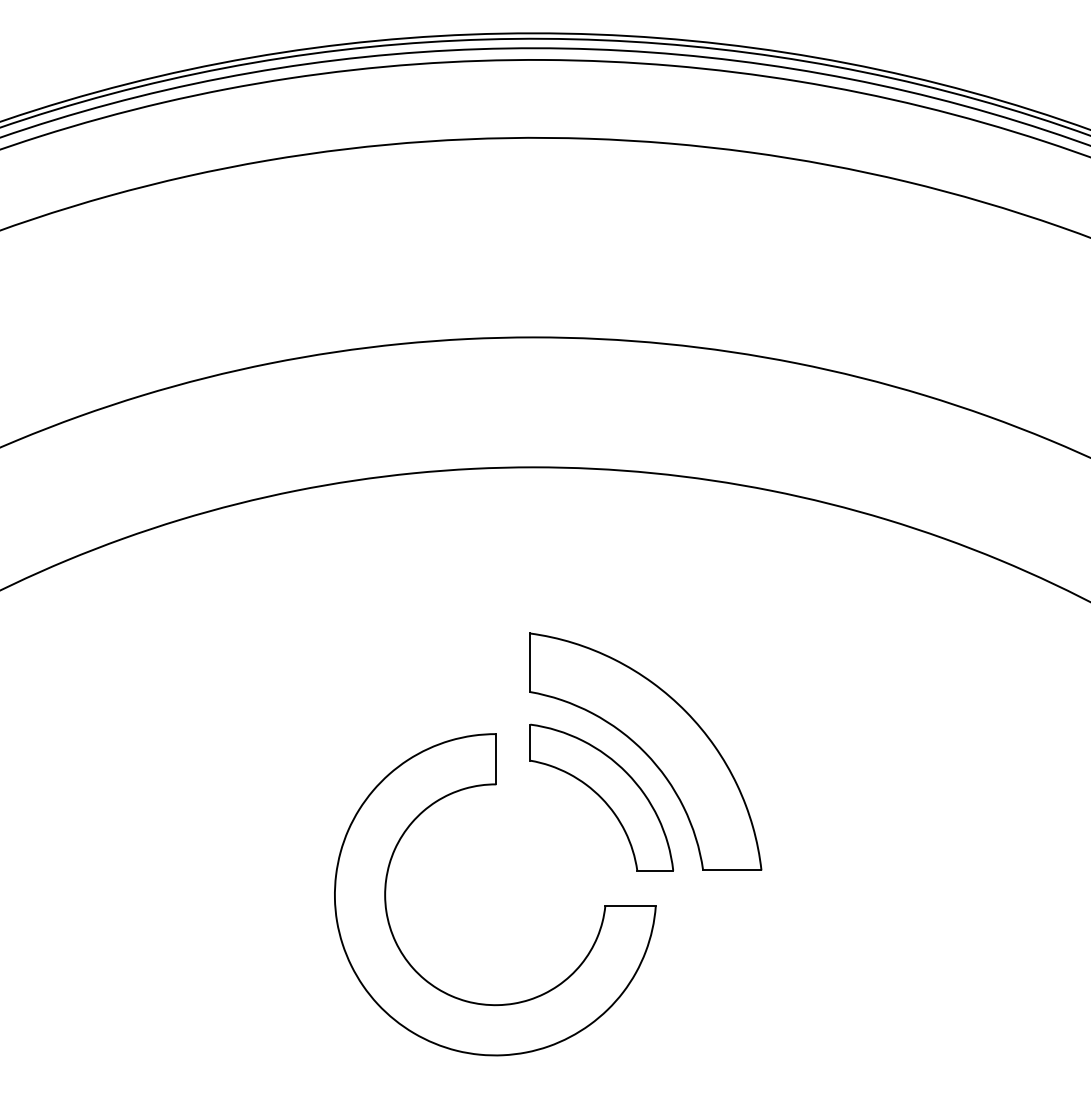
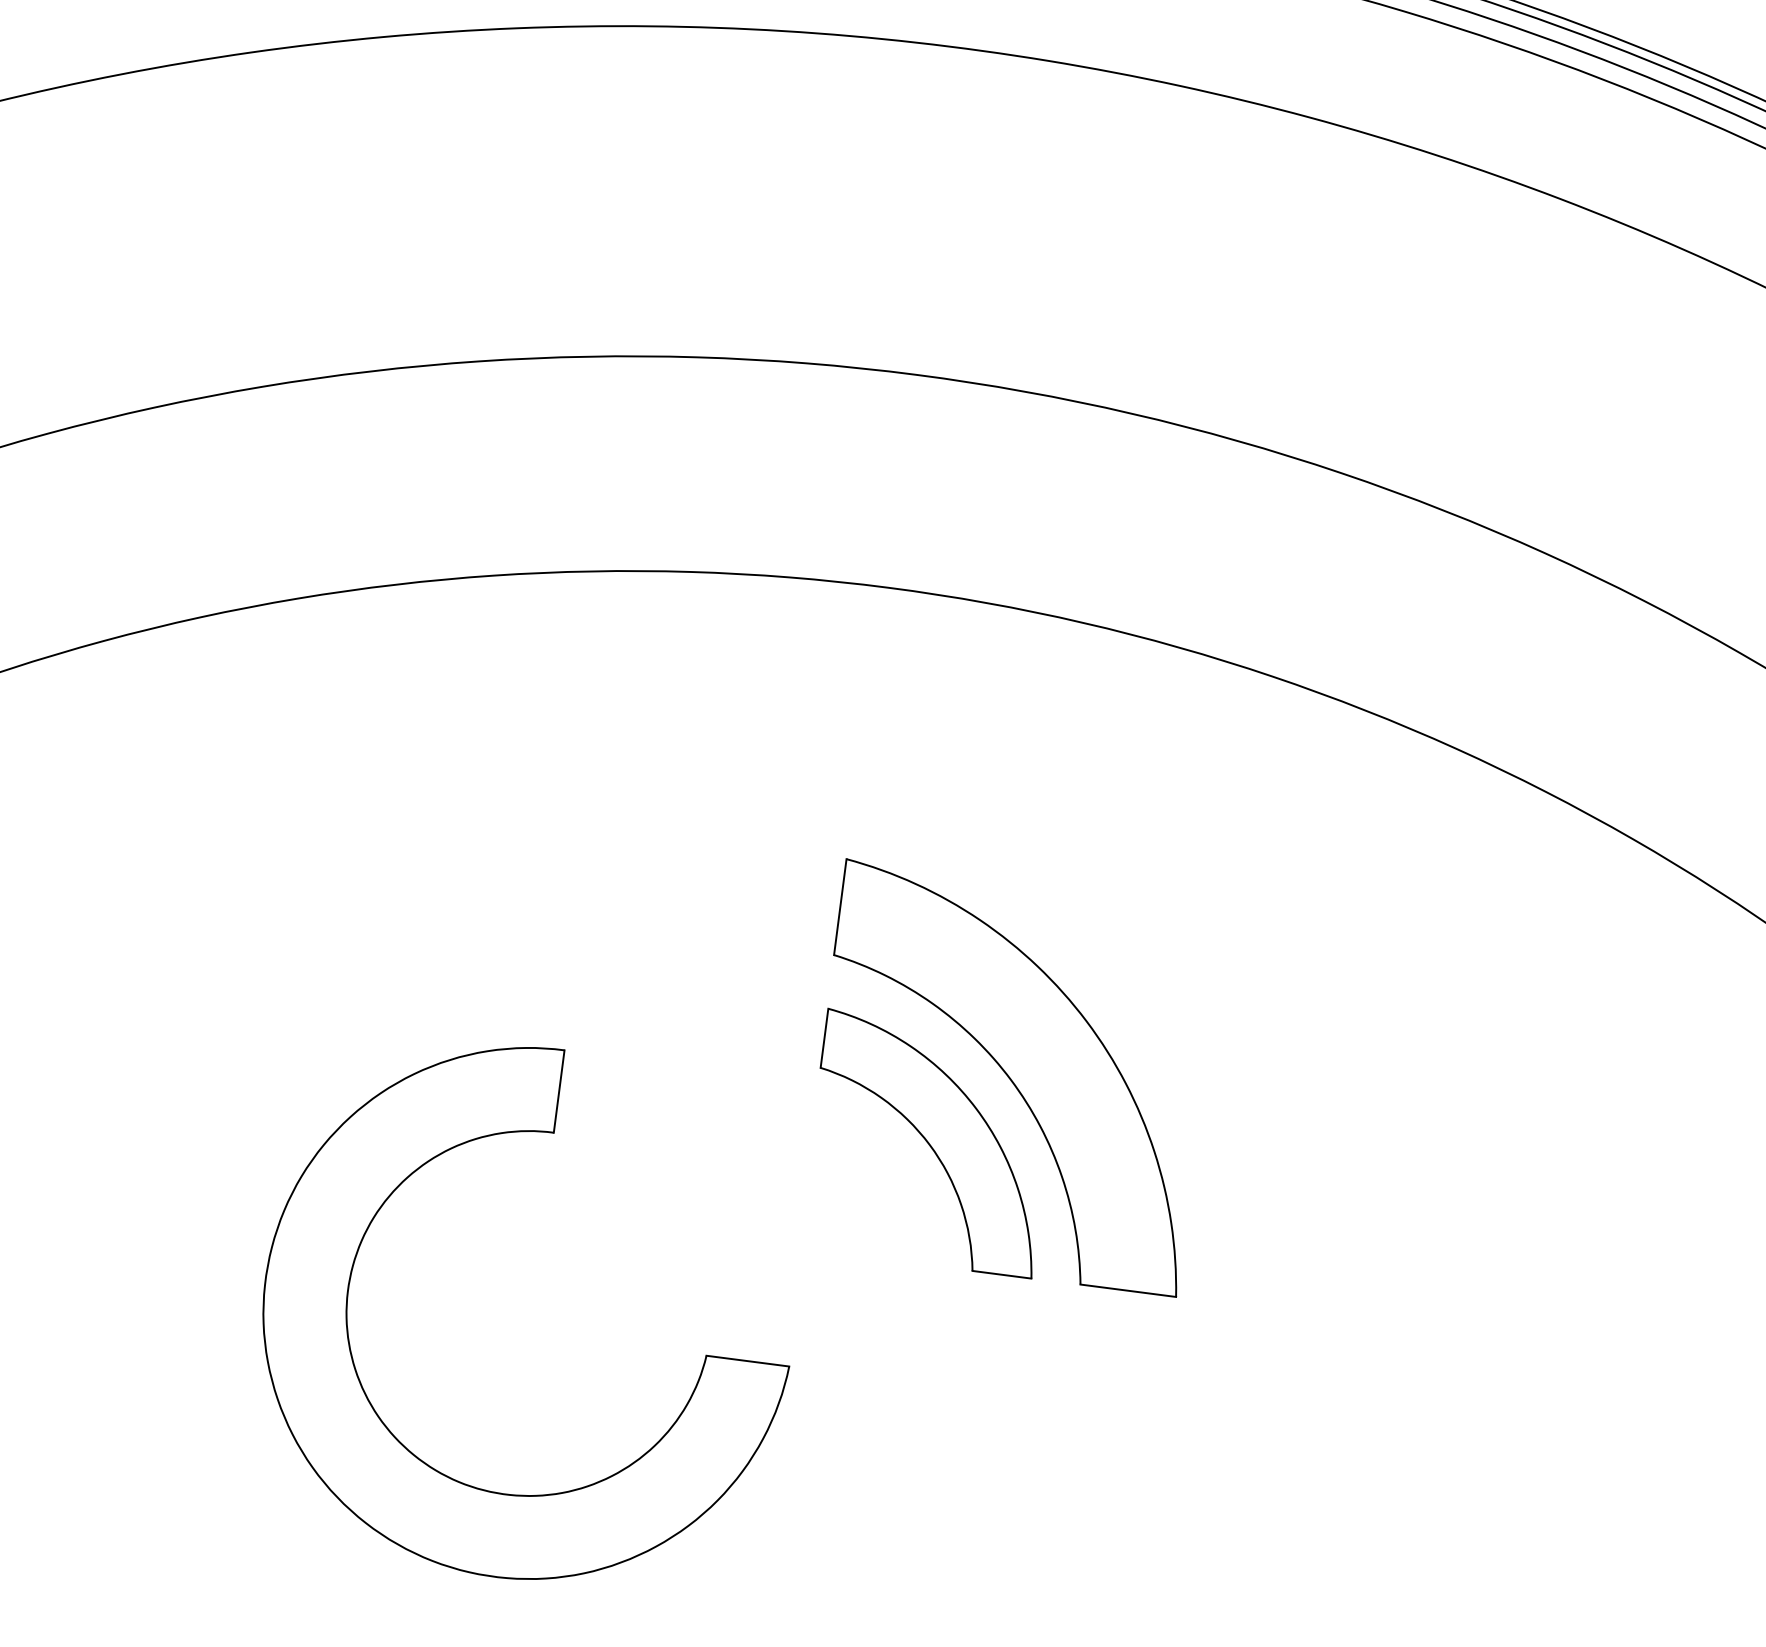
part: (482, 786) -> (530, 1133), moved

